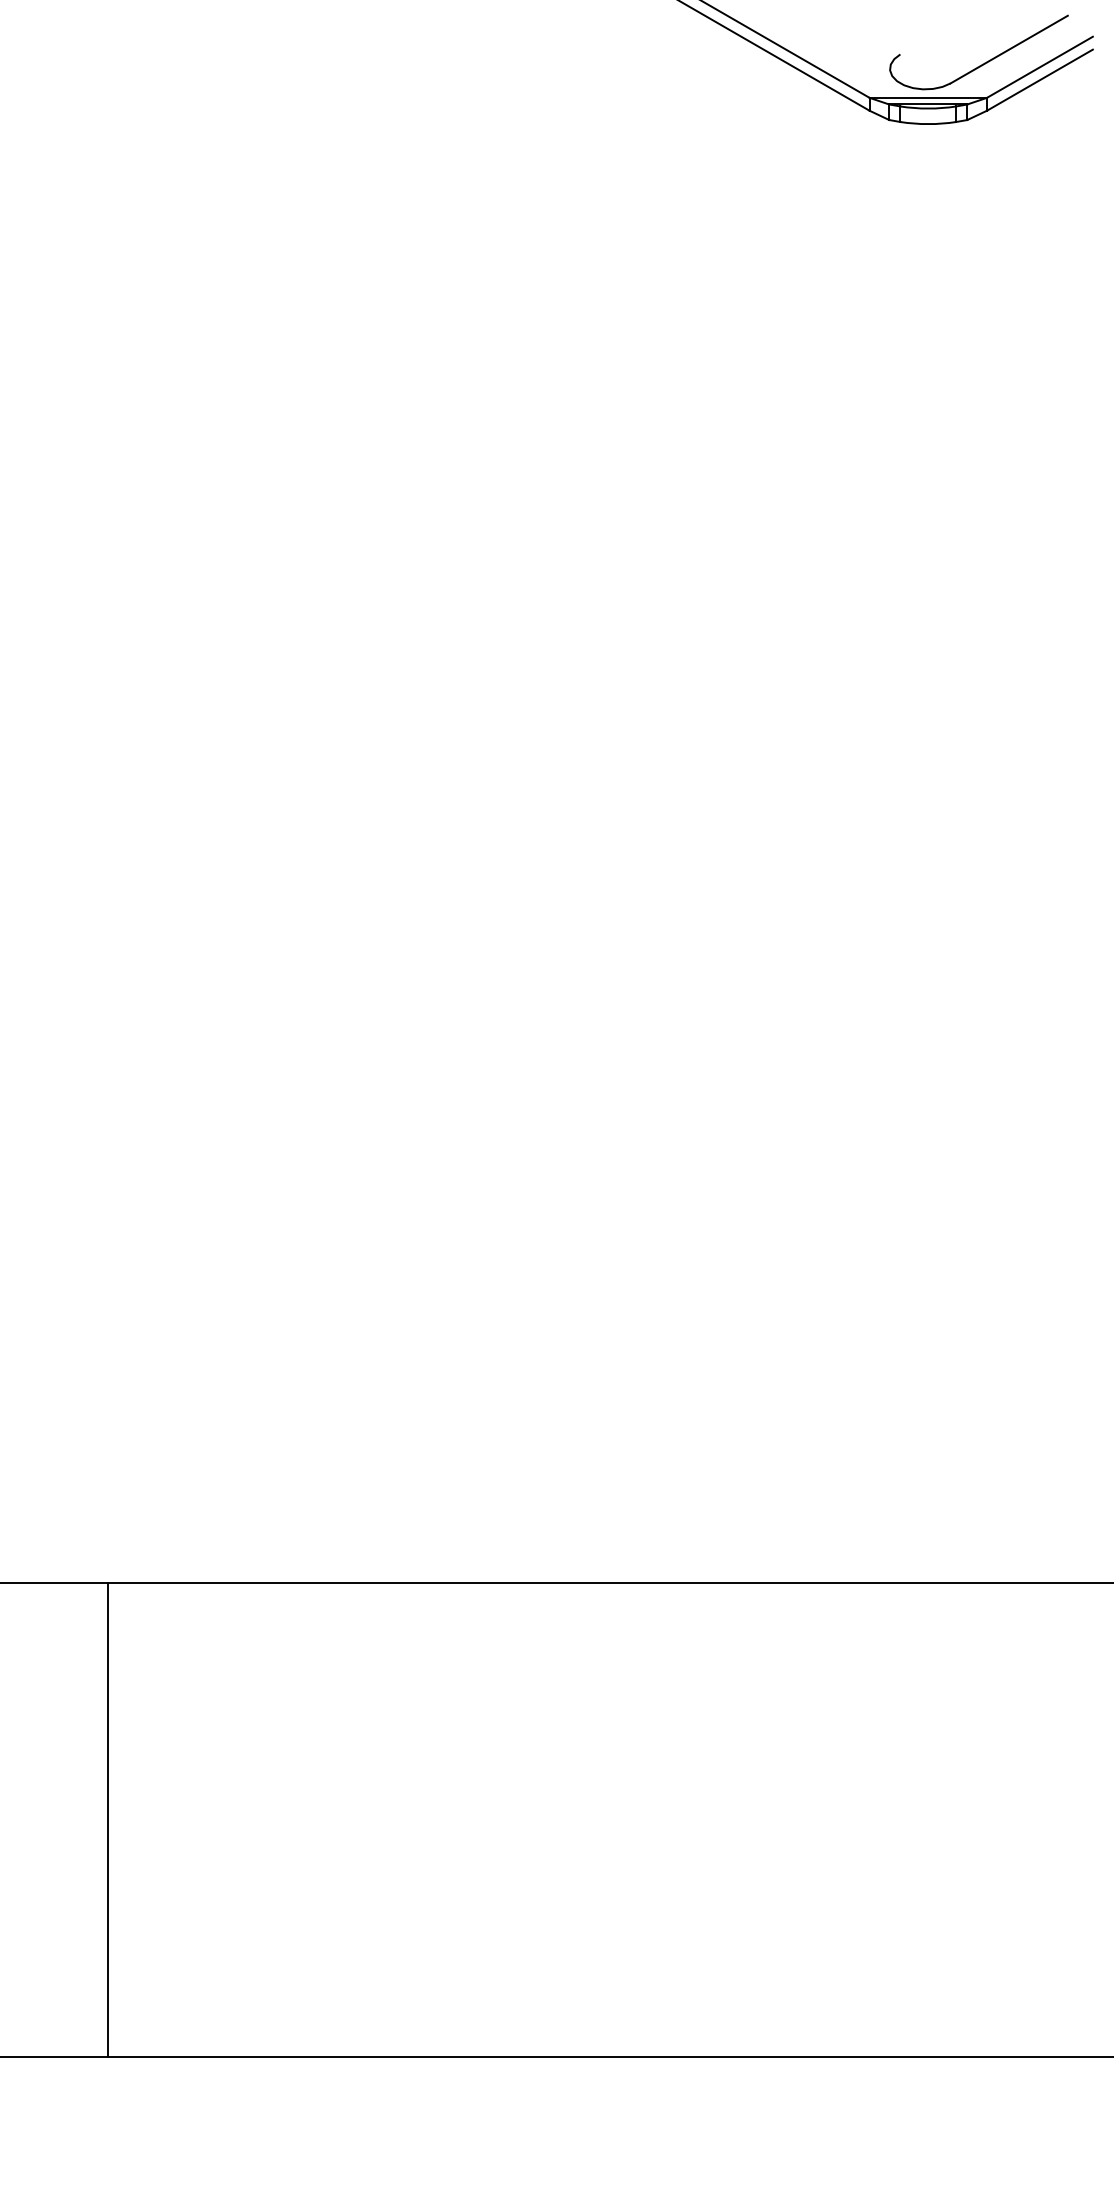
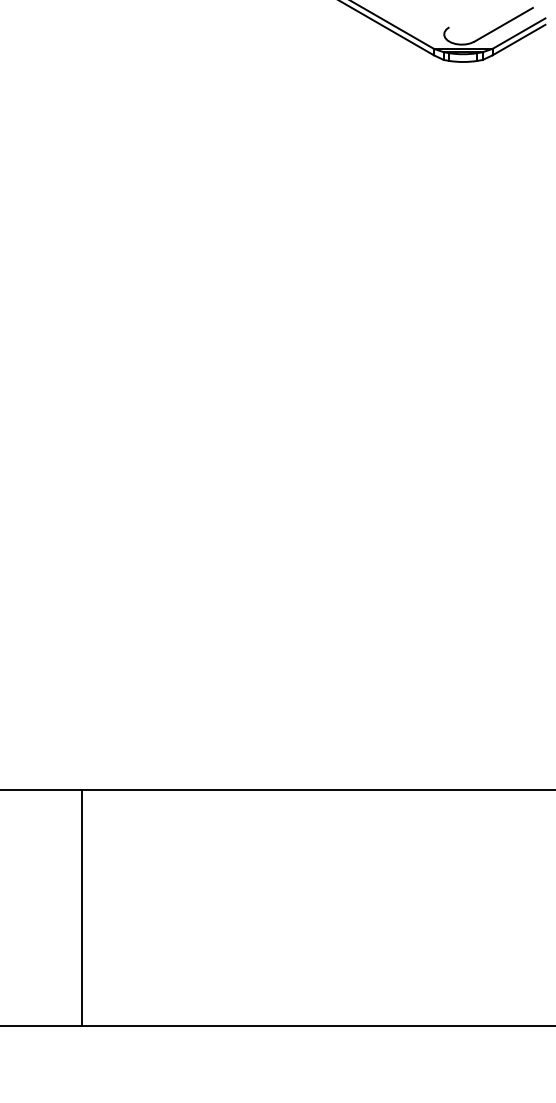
line: (107, 1820) -> (81, 908), moved

